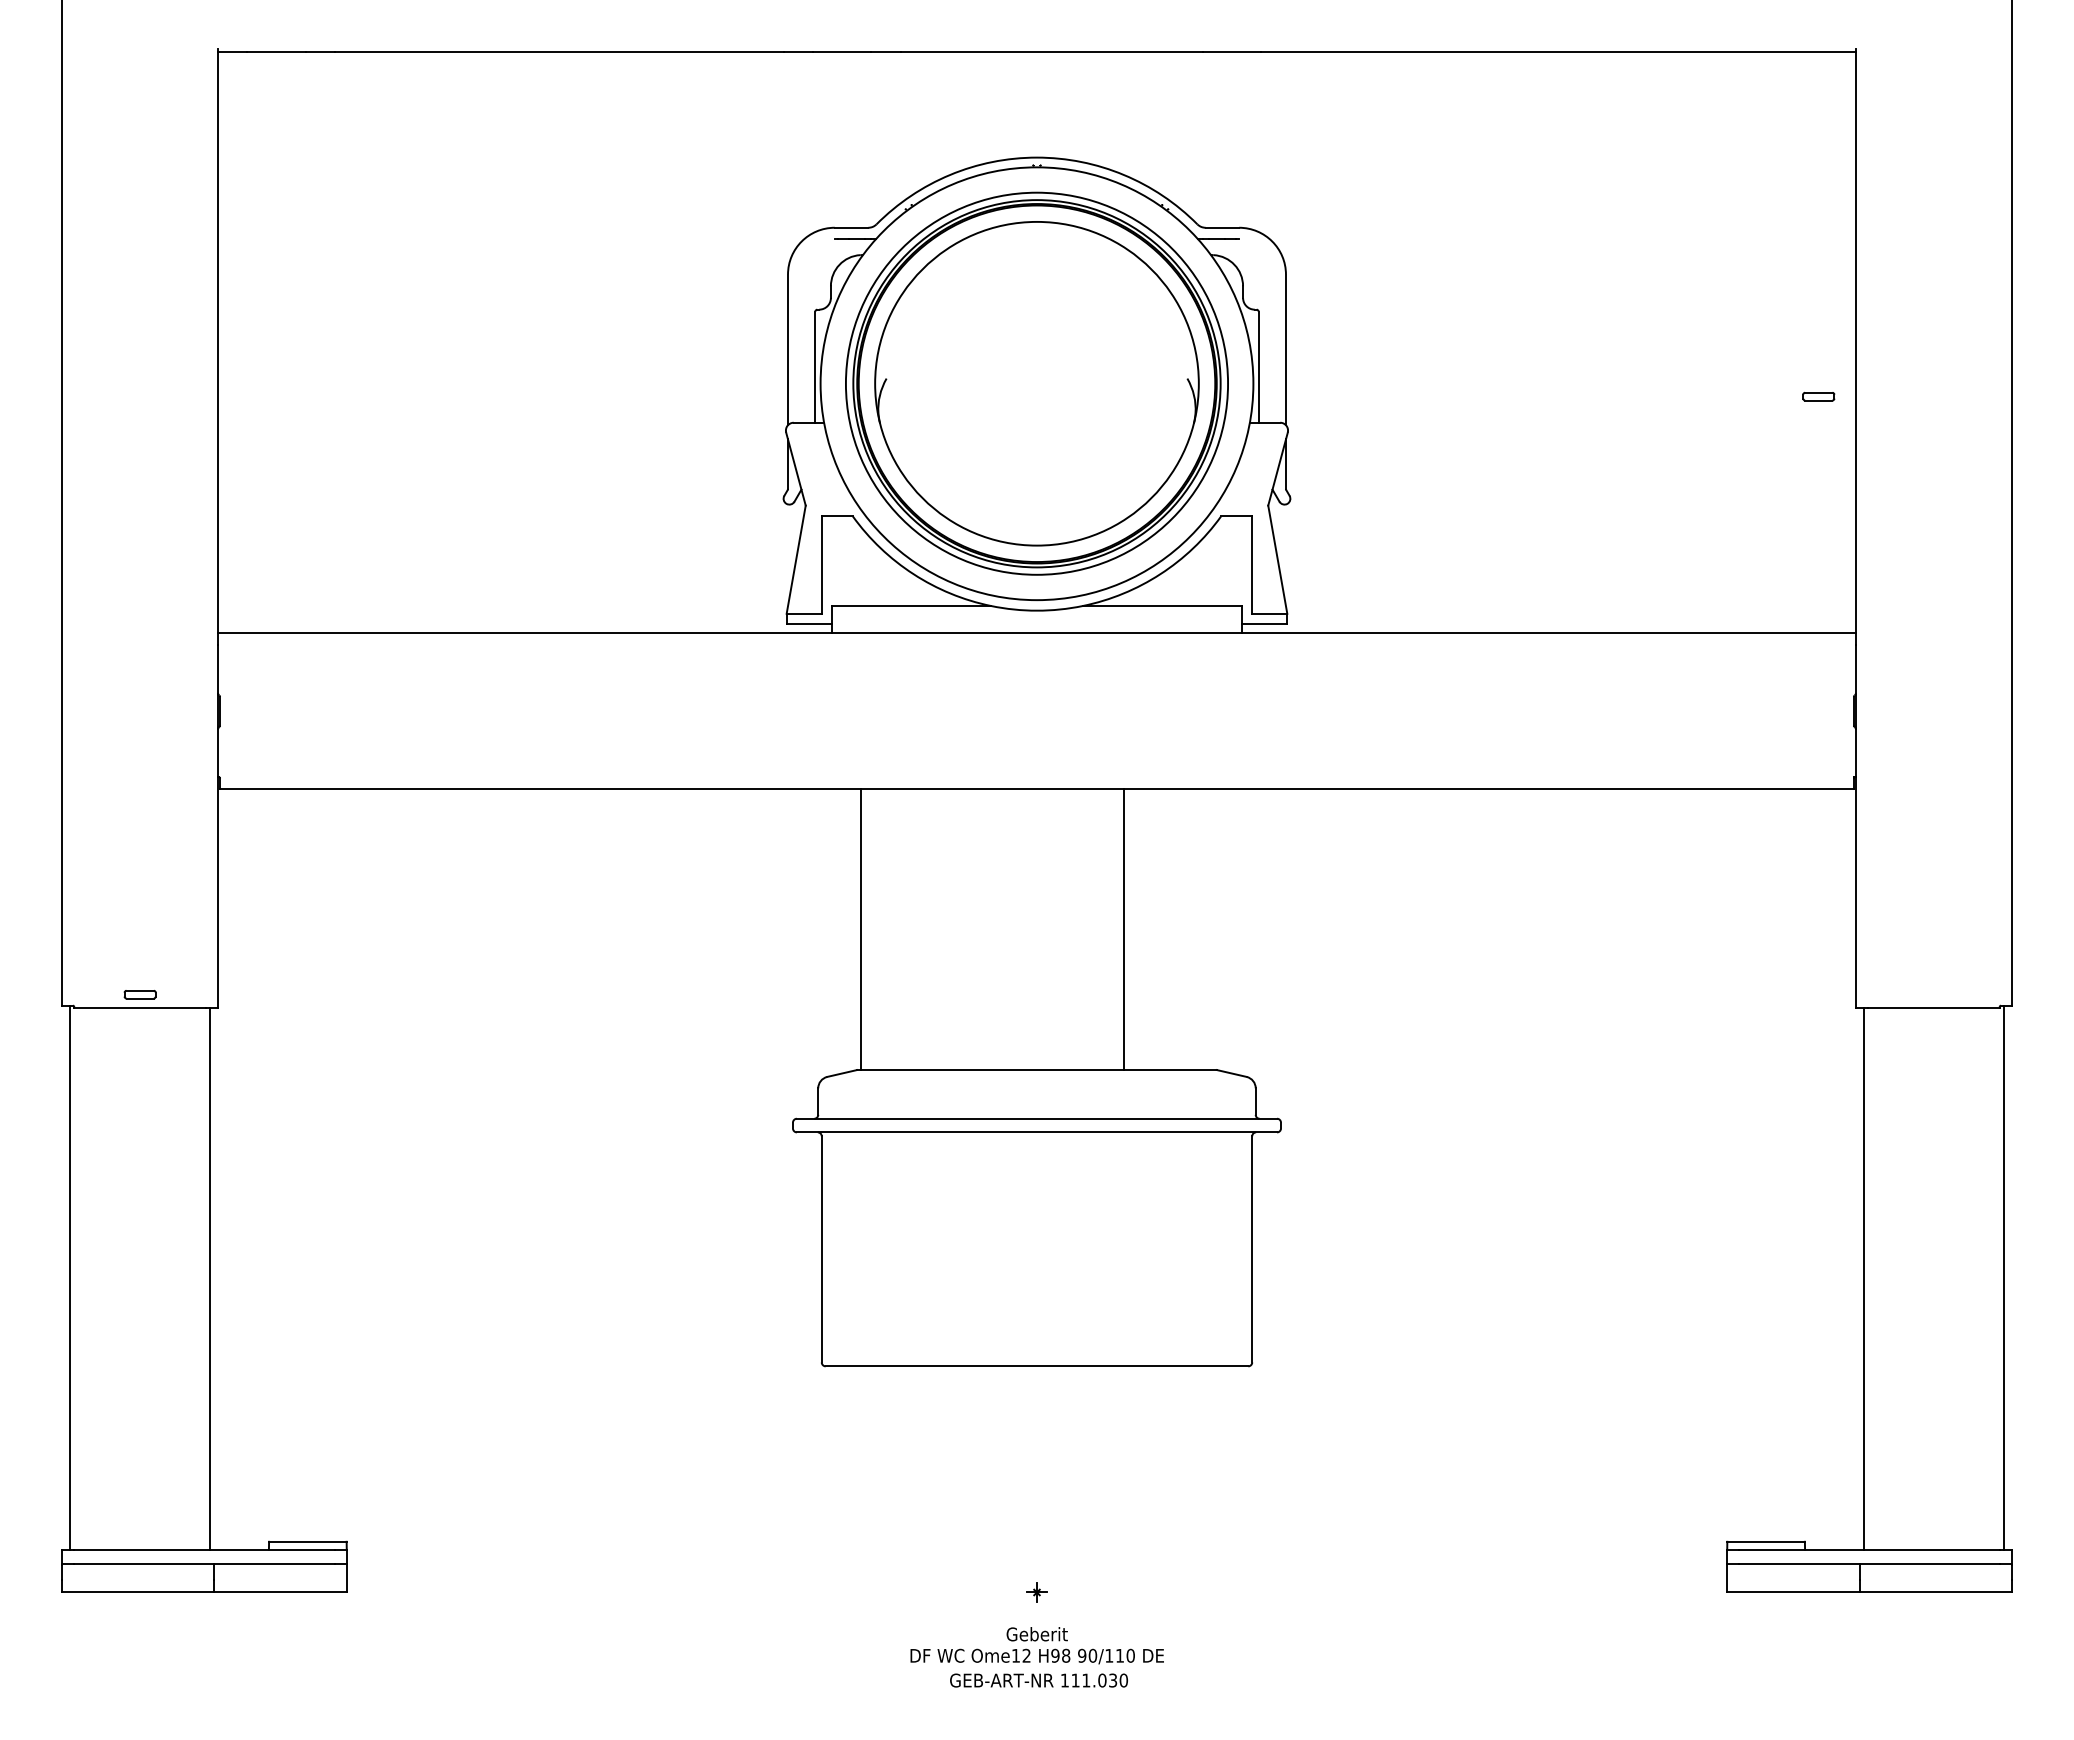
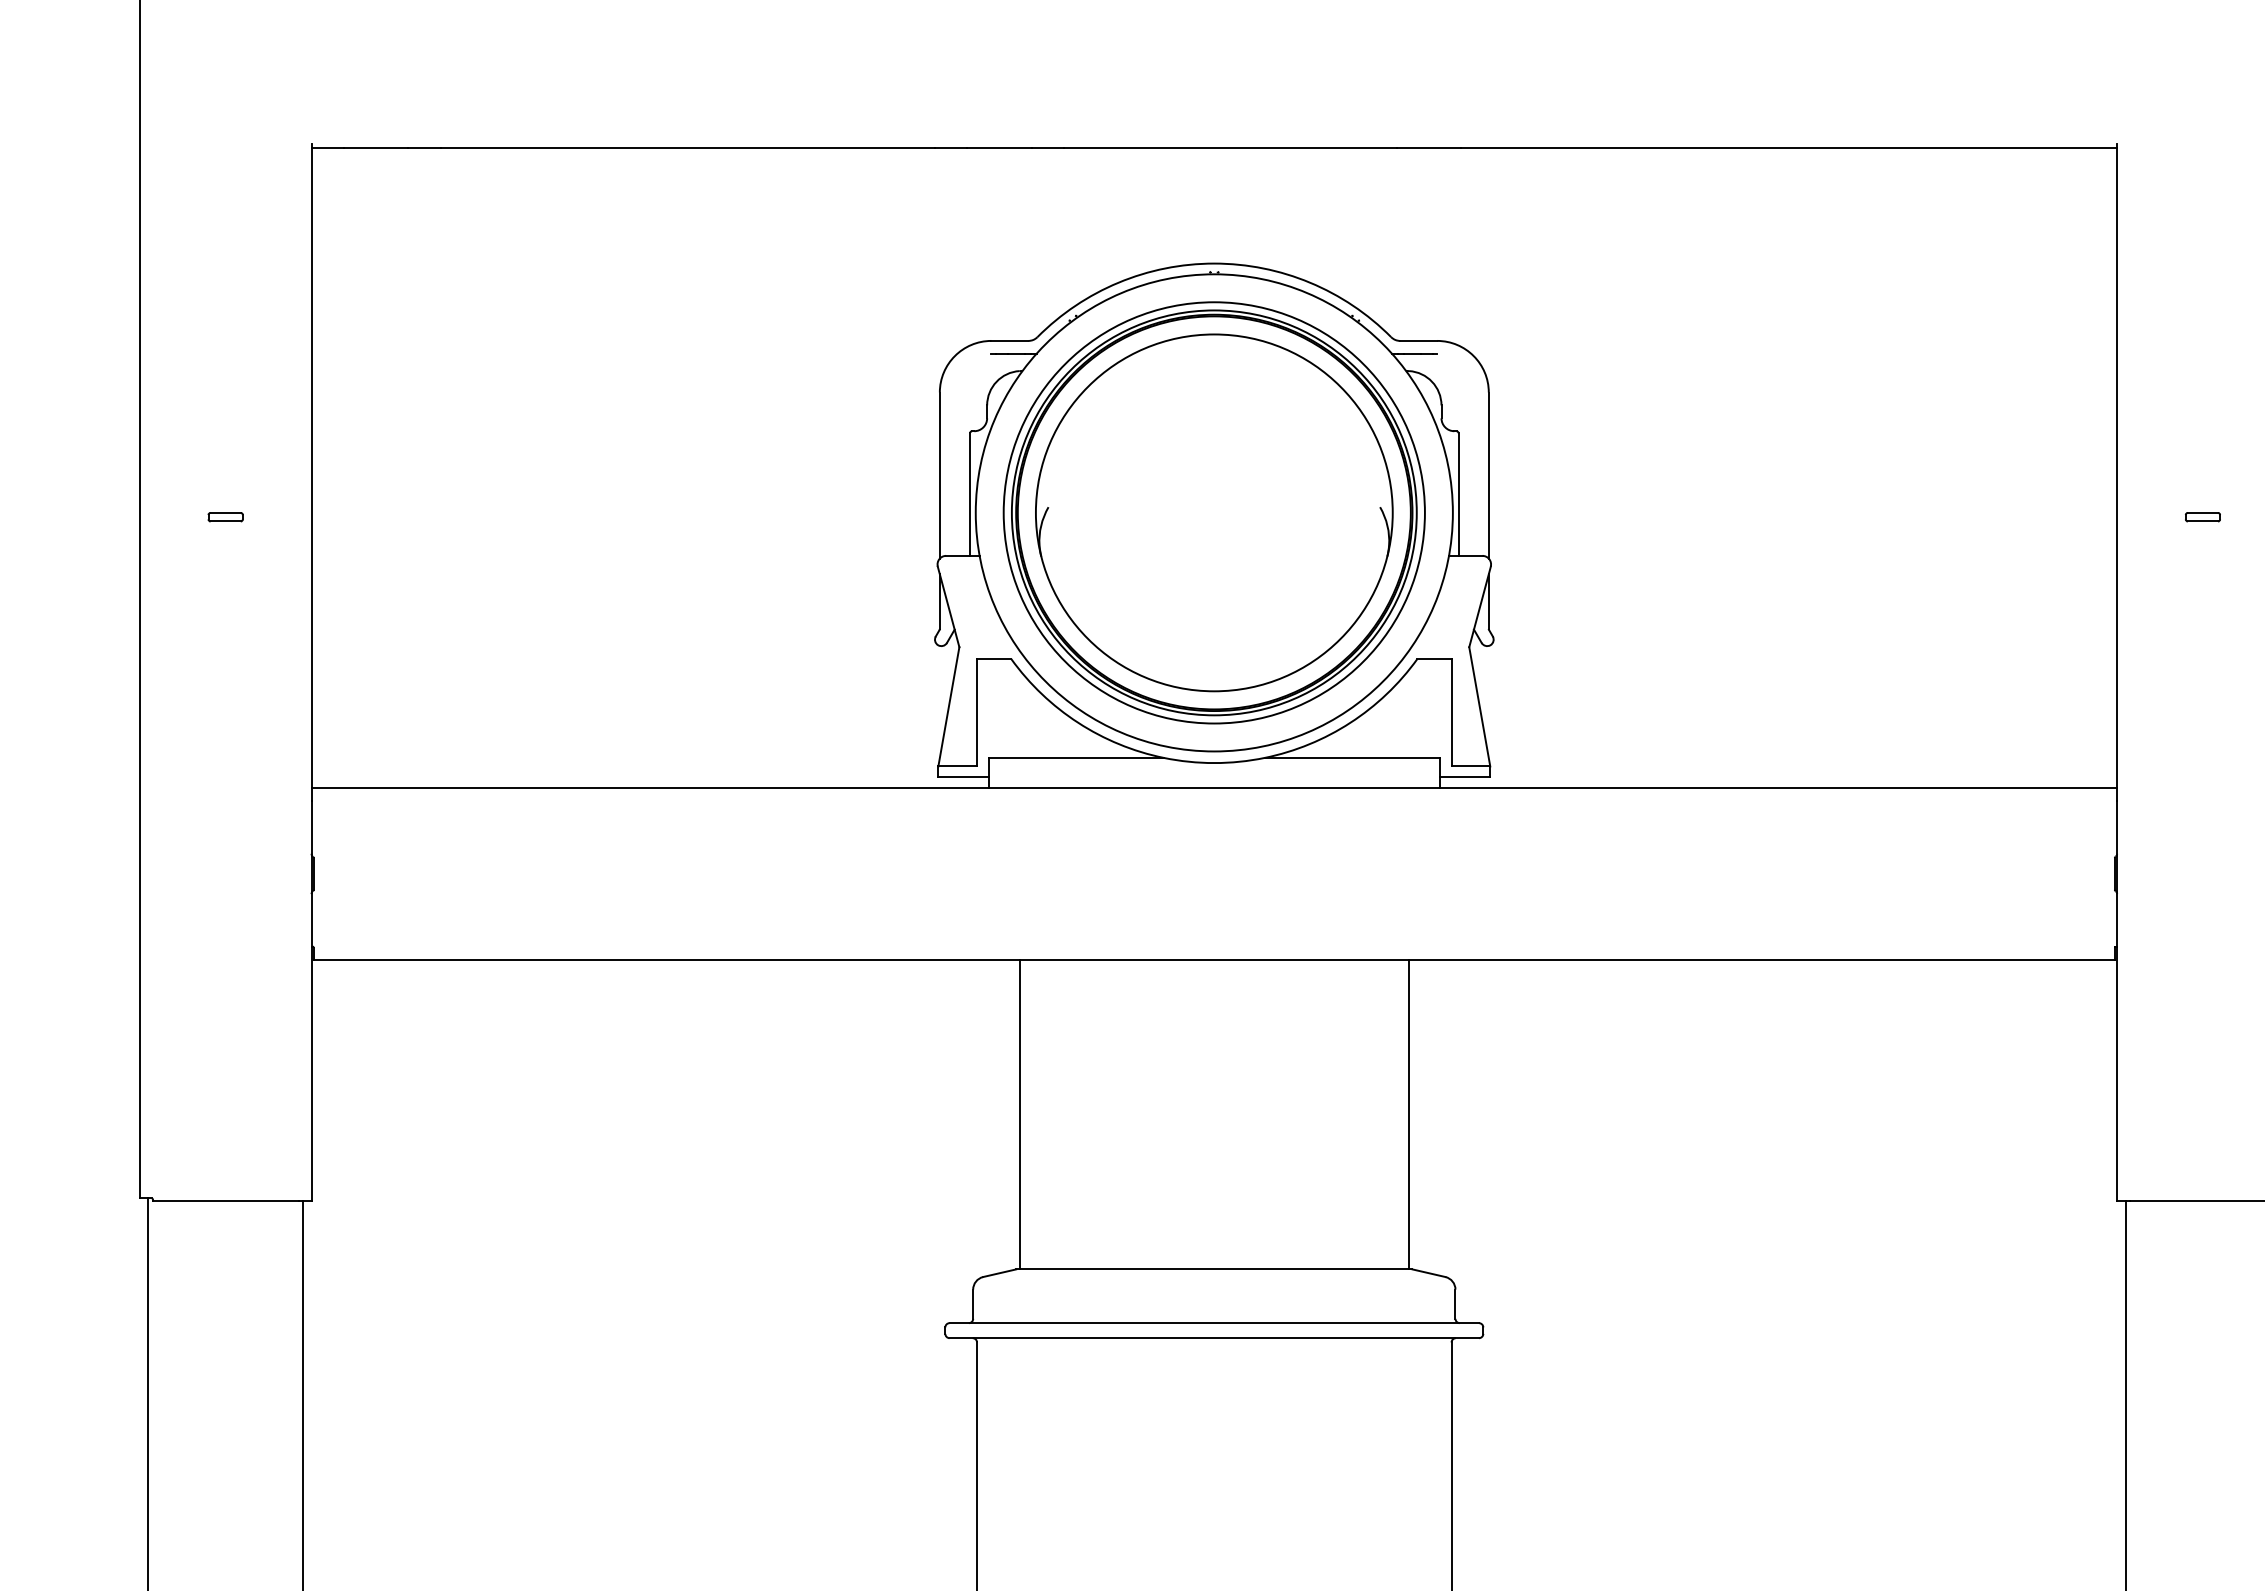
part: (1818, 396) -> (2202, 517), moved
line: (1124, 929) -> (1408, 1114), moved
part: (139, 994) -> (224, 517), moved

